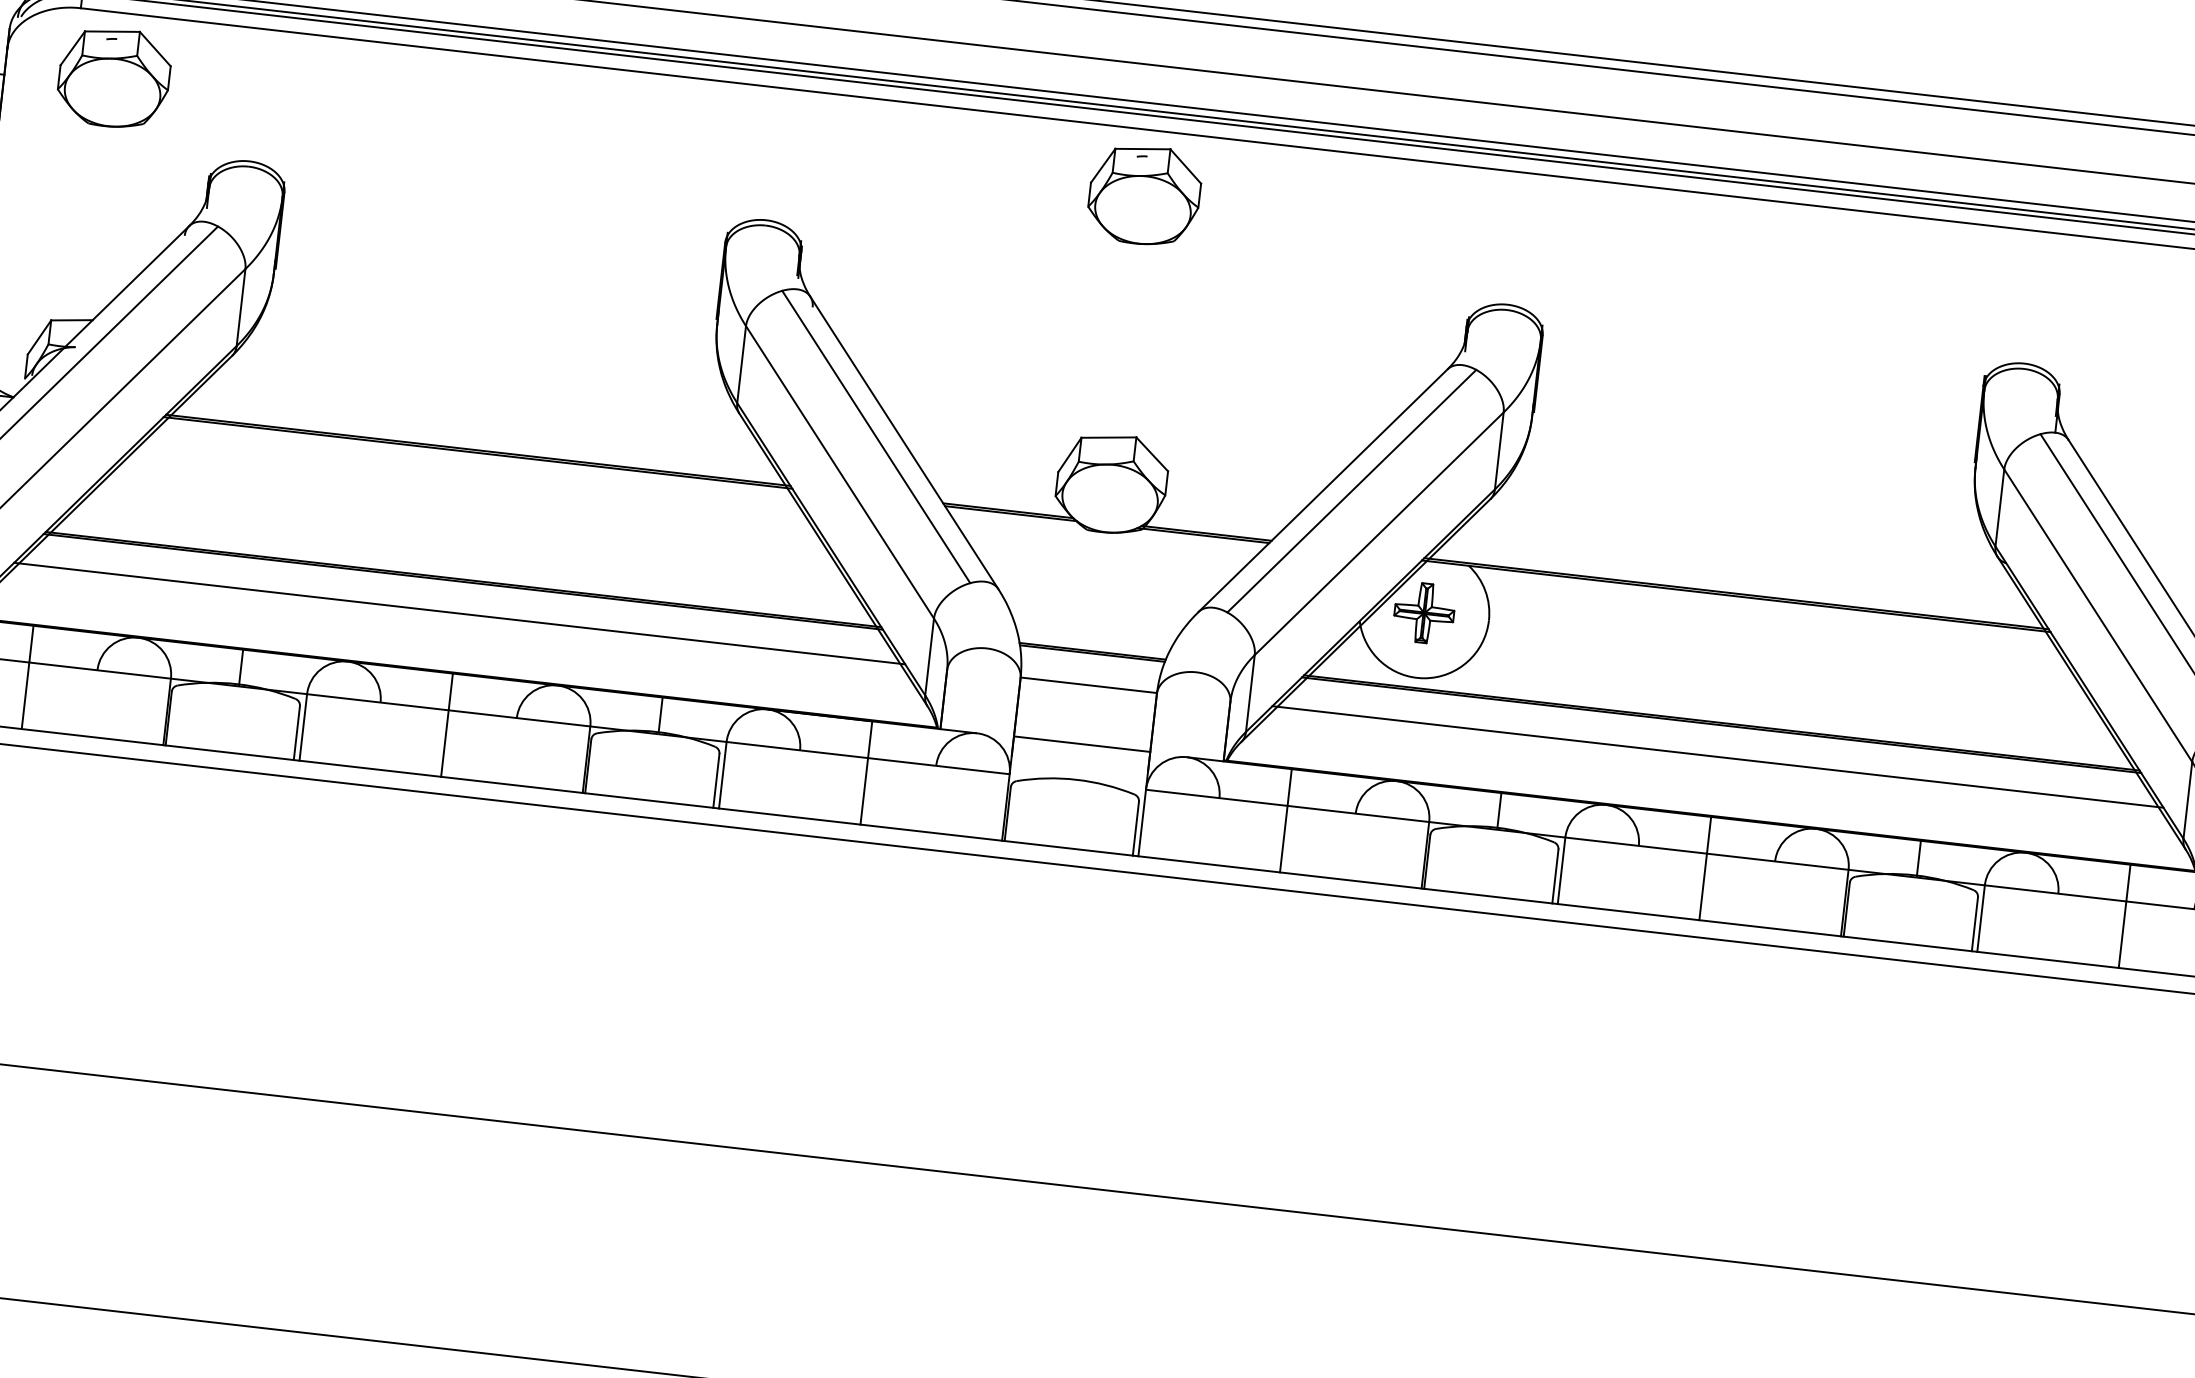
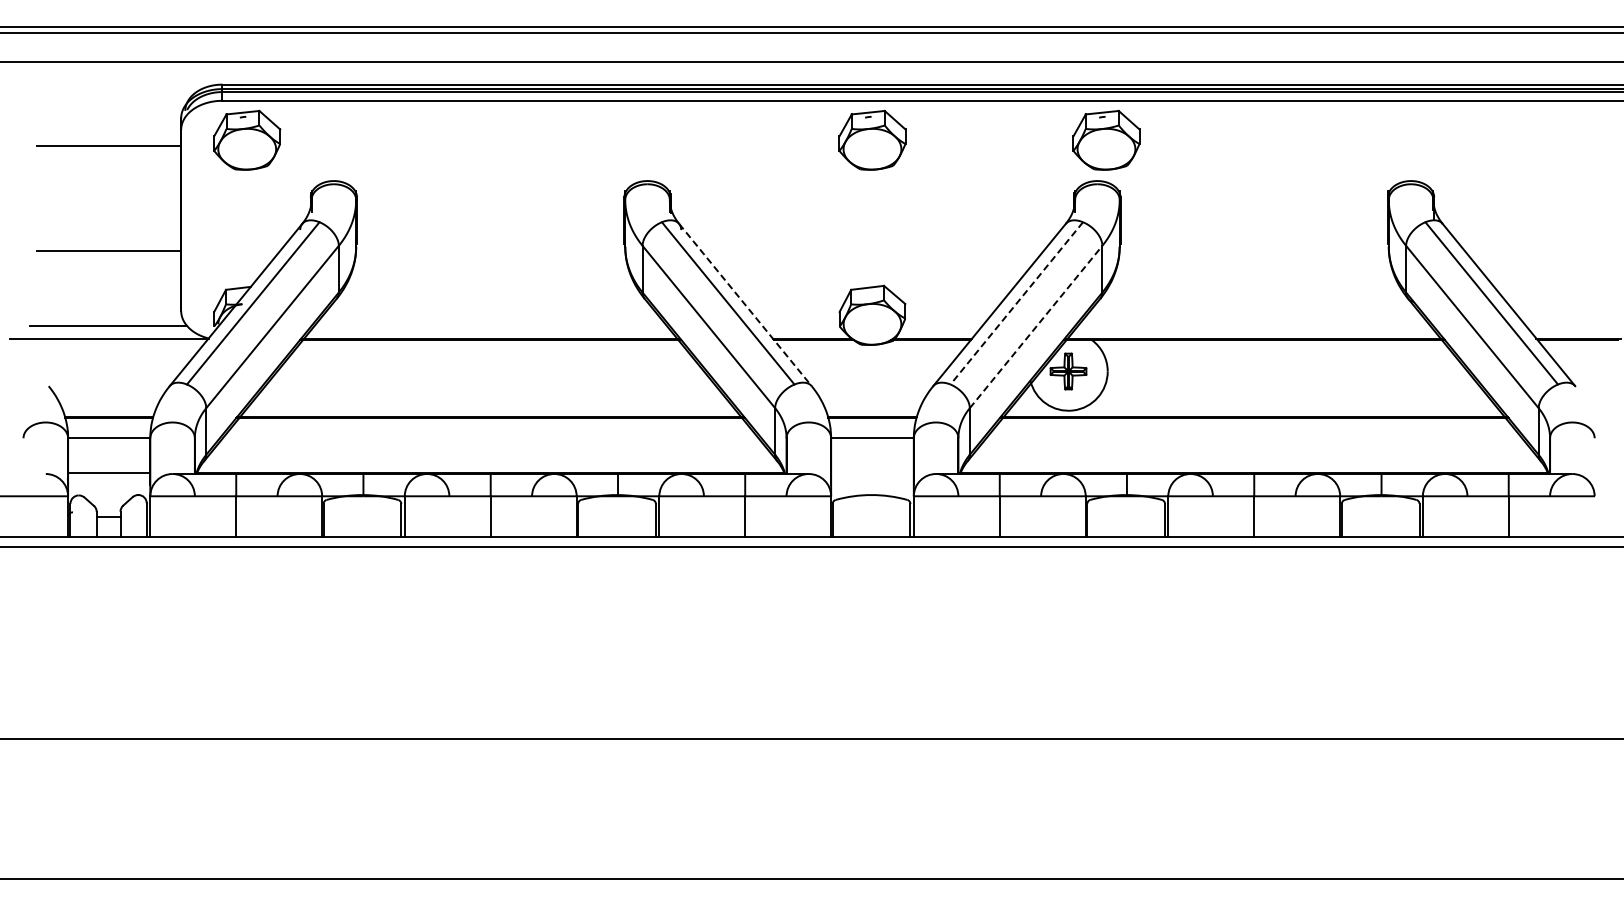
part: (1530, 237) -> (1106, 139), added
line: (904, 443) -> (745, 305), solid -> dashed
line: (1351, 491) -> (1016, 303), solid -> dashed
line: (1379, 534) -> (1036, 327), solid -> dashed
line: (459, 613) -> (490, 437), removed
line: (1082, 744) -> (872, 473), removed
line: (1716, 756) -> (1253, 437), removed

